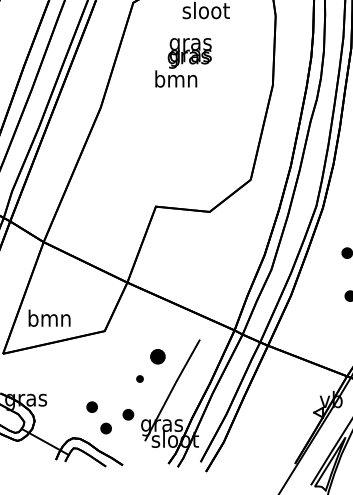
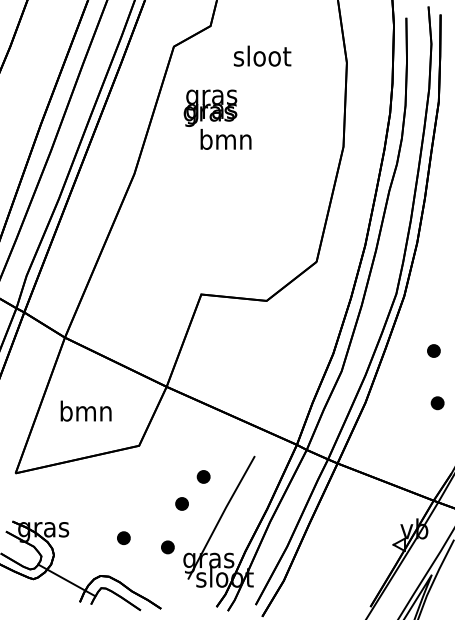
text: (189, 52) -> (210, 107), moved
text: (49, 317) -> (85, 410), moved
part: (157, 356) -> (203, 476), size x0.71
part: (139, 378) -> (181, 503), size x1.67
part: (105, 428) -> (140, 563), removed

